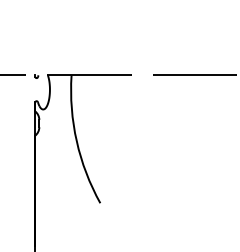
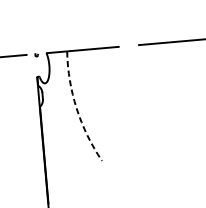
arc: (76, 141) -> (76, 108), solid -> dashed

